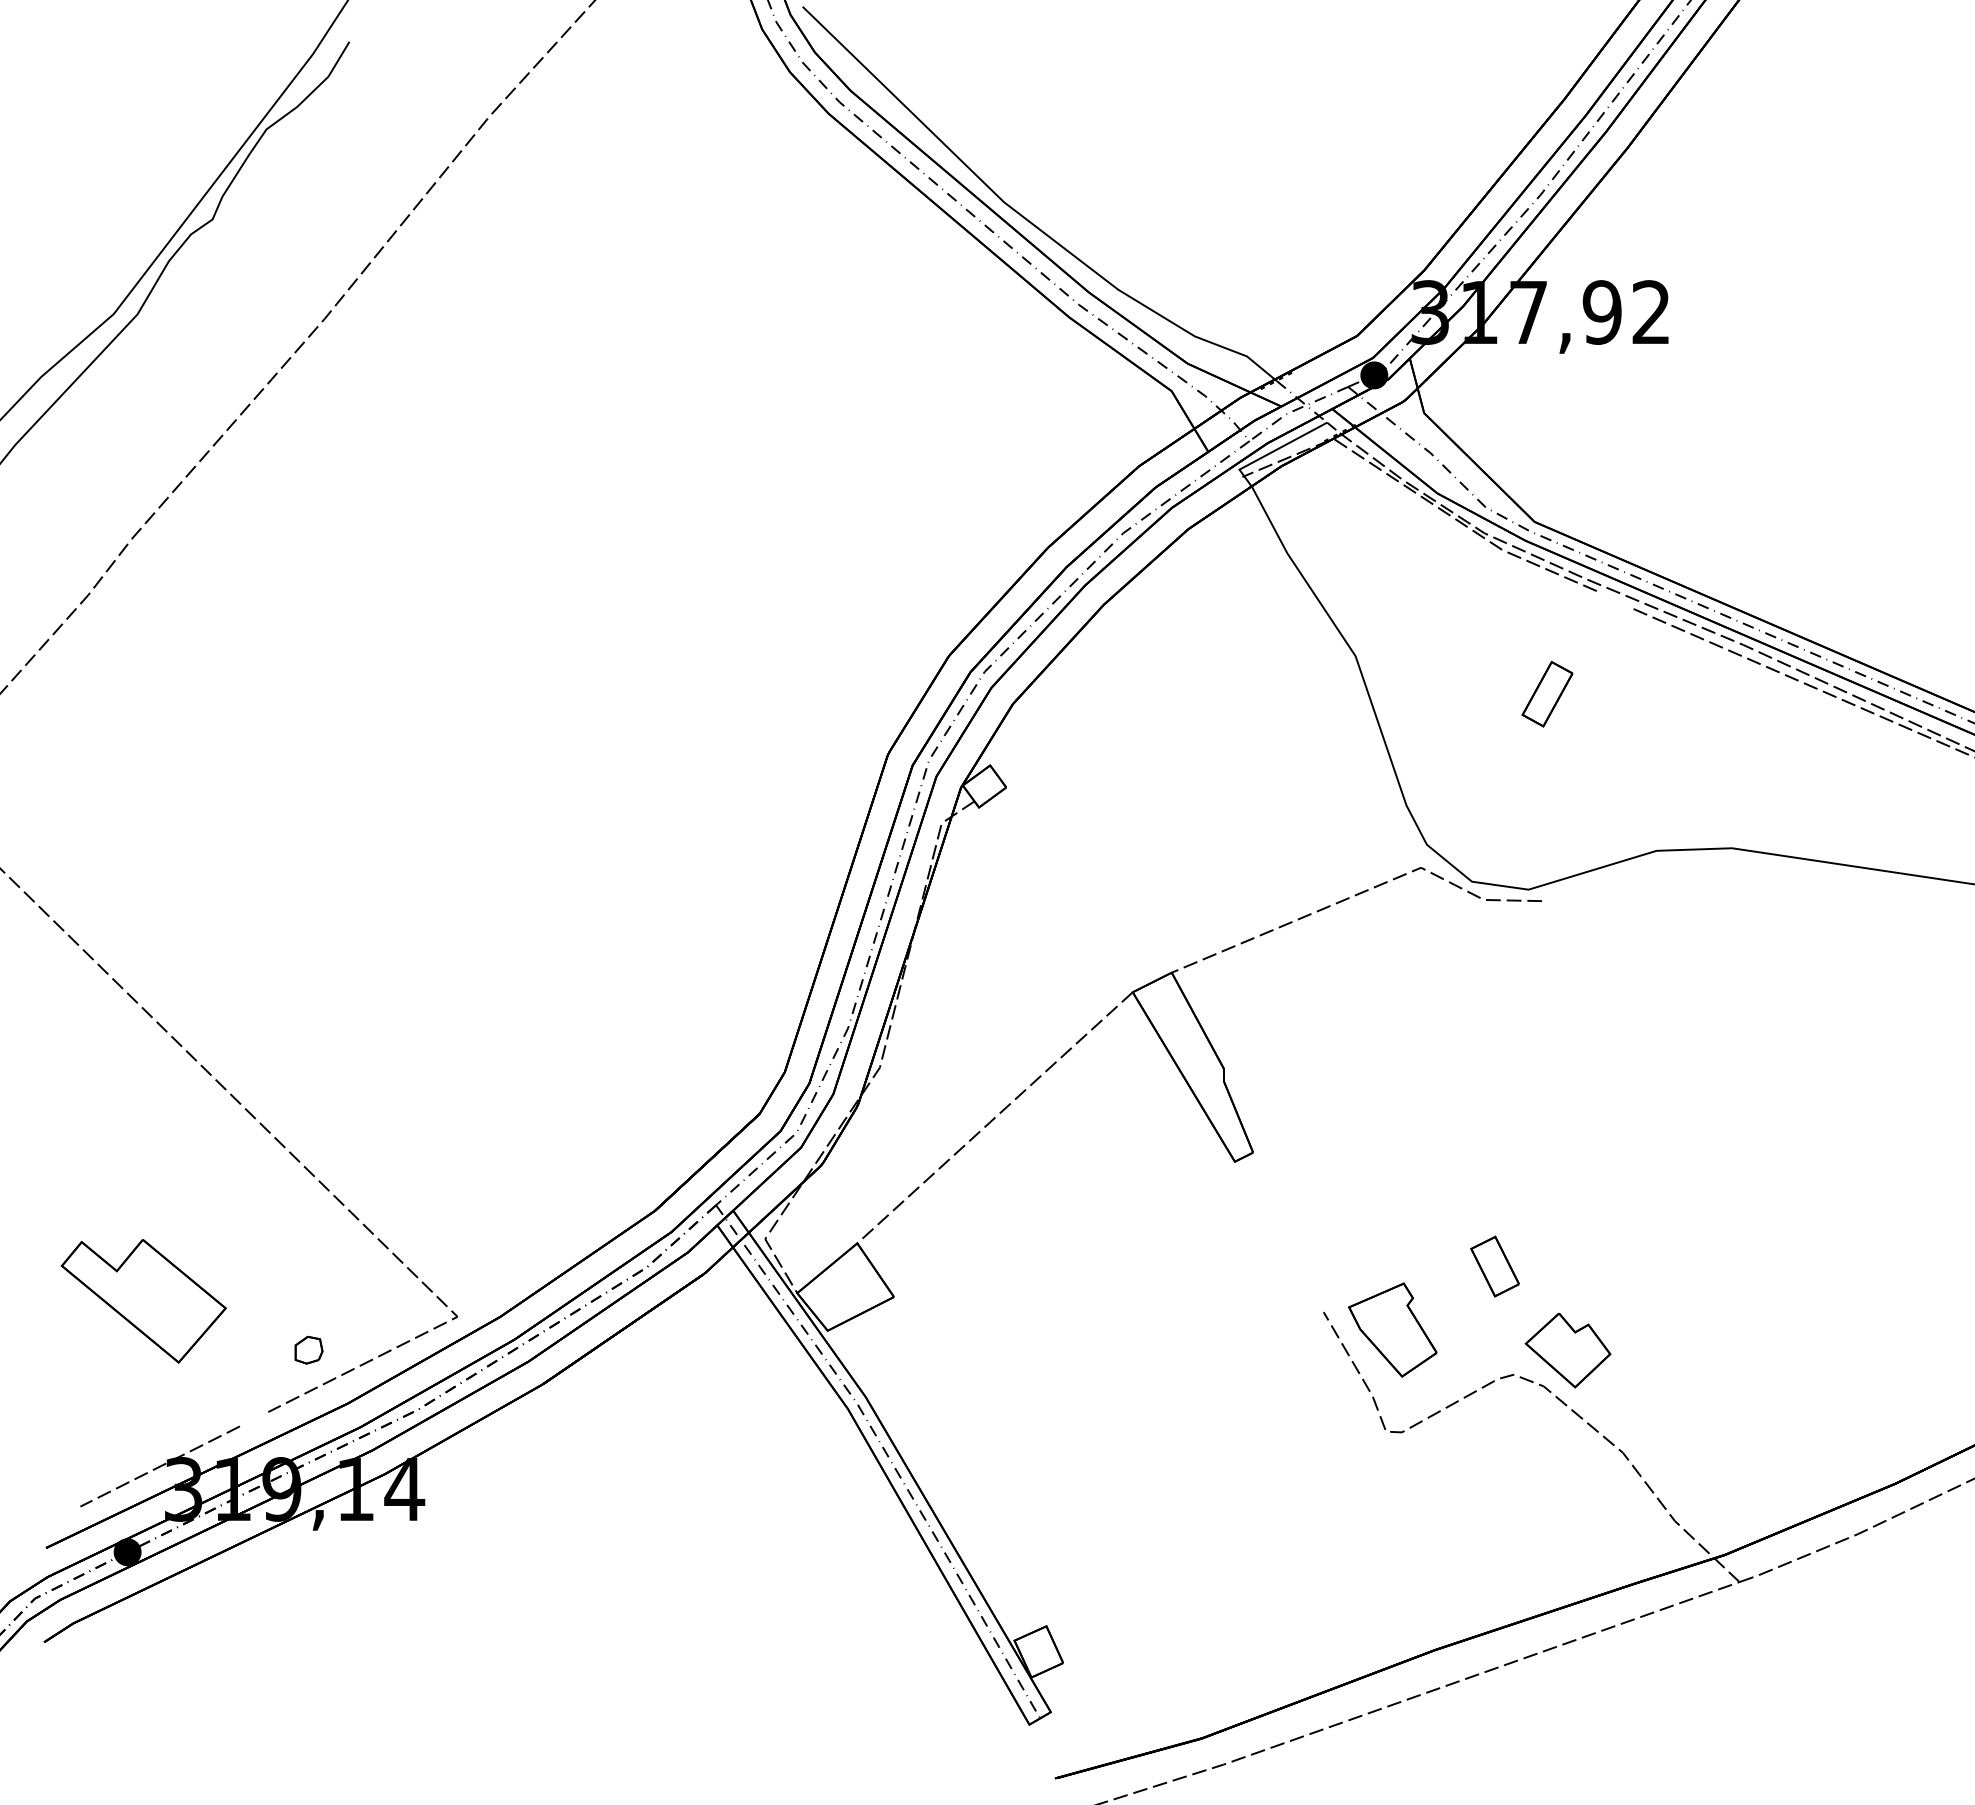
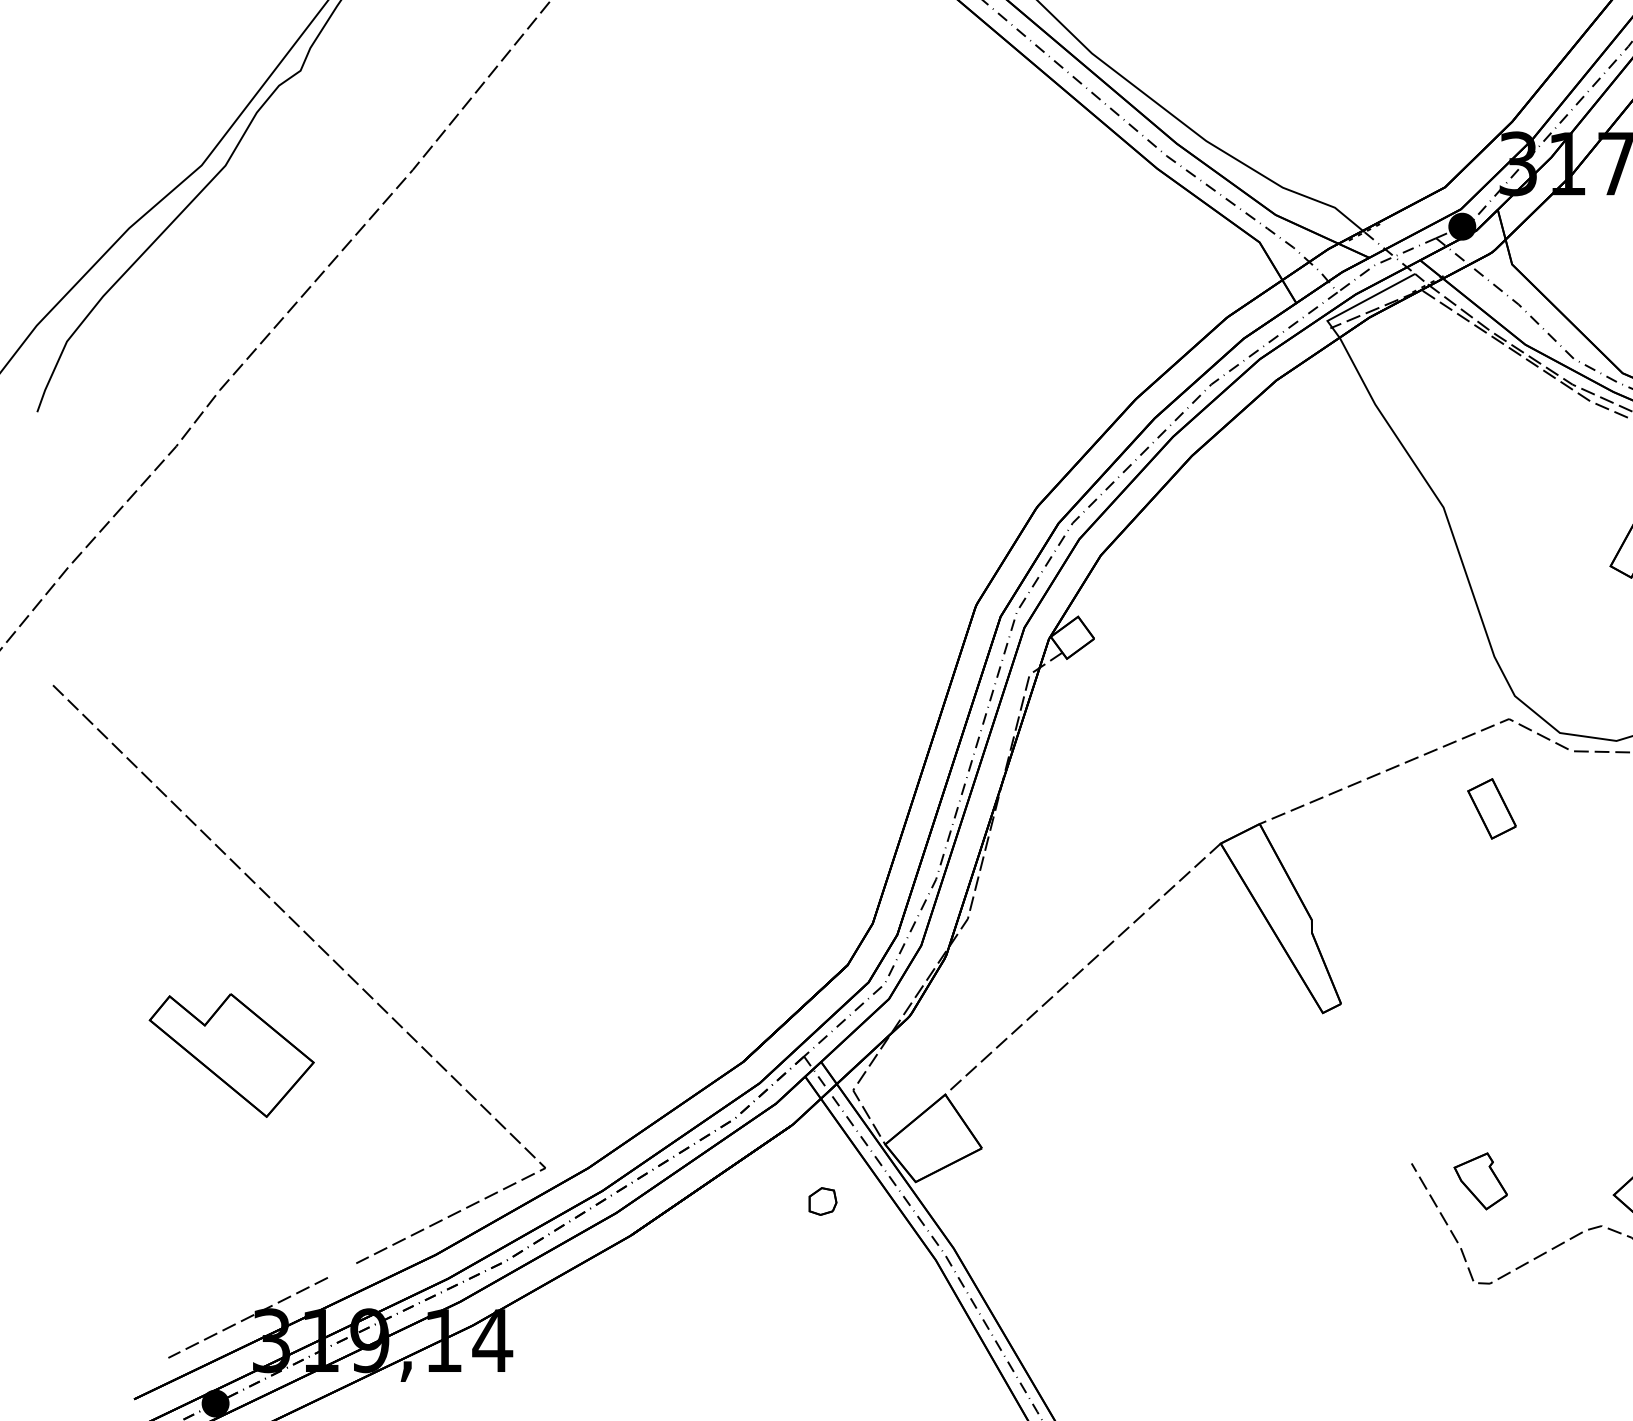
part: (1494, 1266) -> (1491, 808), moved
part: (143, 1301) -> (231, 1055), moved
part: (1392, 1329) -> (1480, 1180), size x0.6
part: (308, 1349) -> (822, 1200), moved

